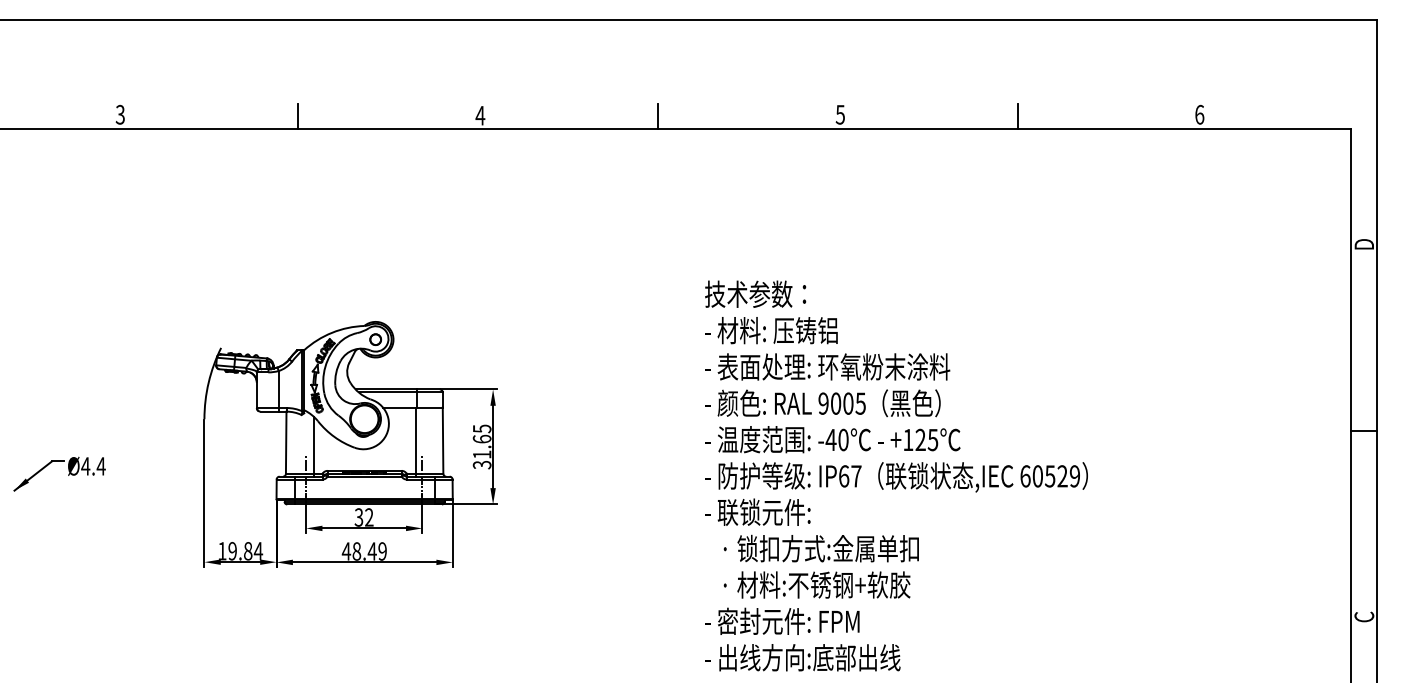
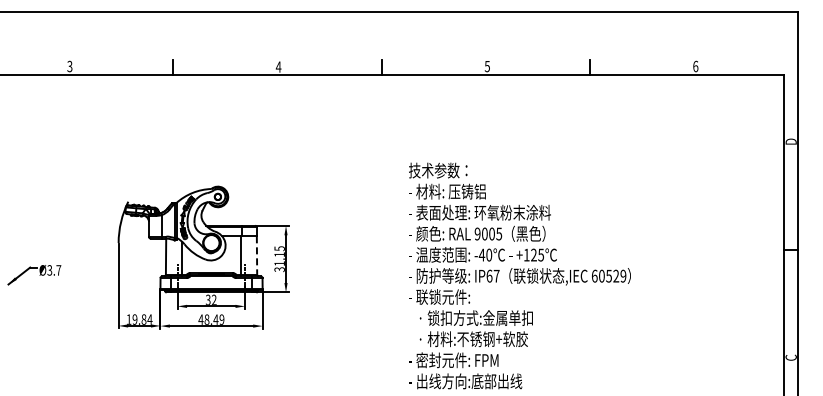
text: (481, 438) -> (279, 254), 31.65 -> 31.15
line: (443, 442) -> (257, 256), solid -> dashed
text: (93, 466) -> (54, 270), Ø4.4 -> Ø3.7

